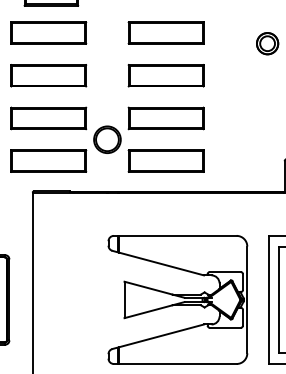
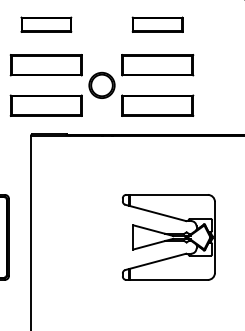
part: (48, 75) -> (46, 24), size x0.7
part: (165, 75) -> (157, 24), size x0.7
part: (177, 299) -> (168, 236), size x0.7

